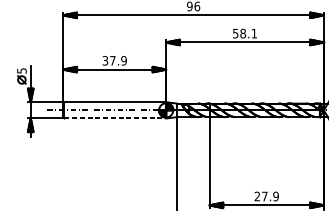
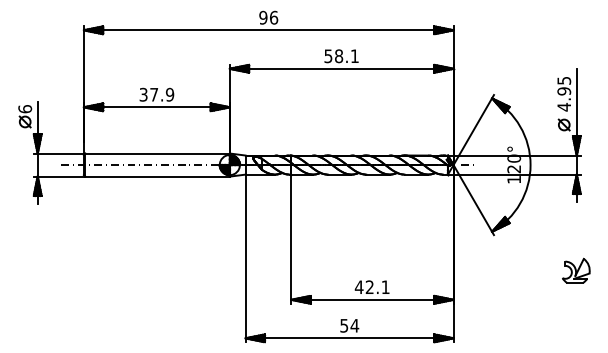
text: (22, 71) -> (25, 109), 5 -> 6
line: (115, 118) -> (158, 176), dashed -> solid
text: (266, 196) -> (371, 287), 27.9 -> 42.1

